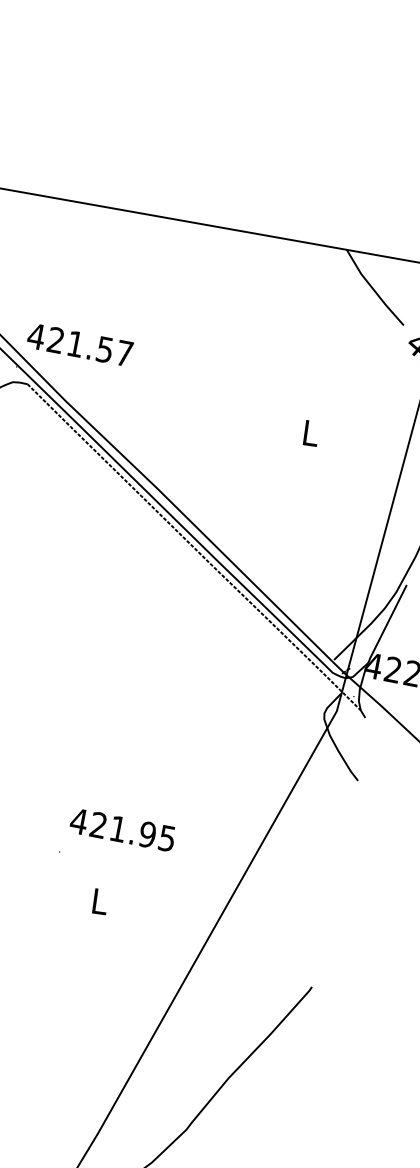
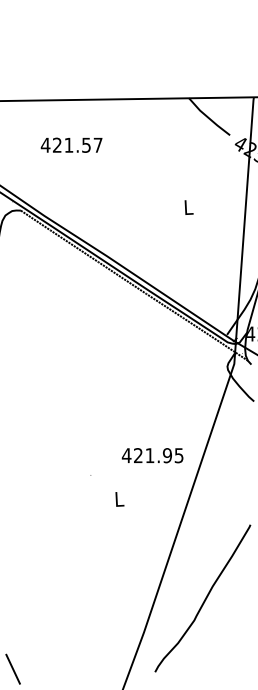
text: (80, 343) -> (71, 144), moved
text: (122, 829) -> (152, 455), moved

